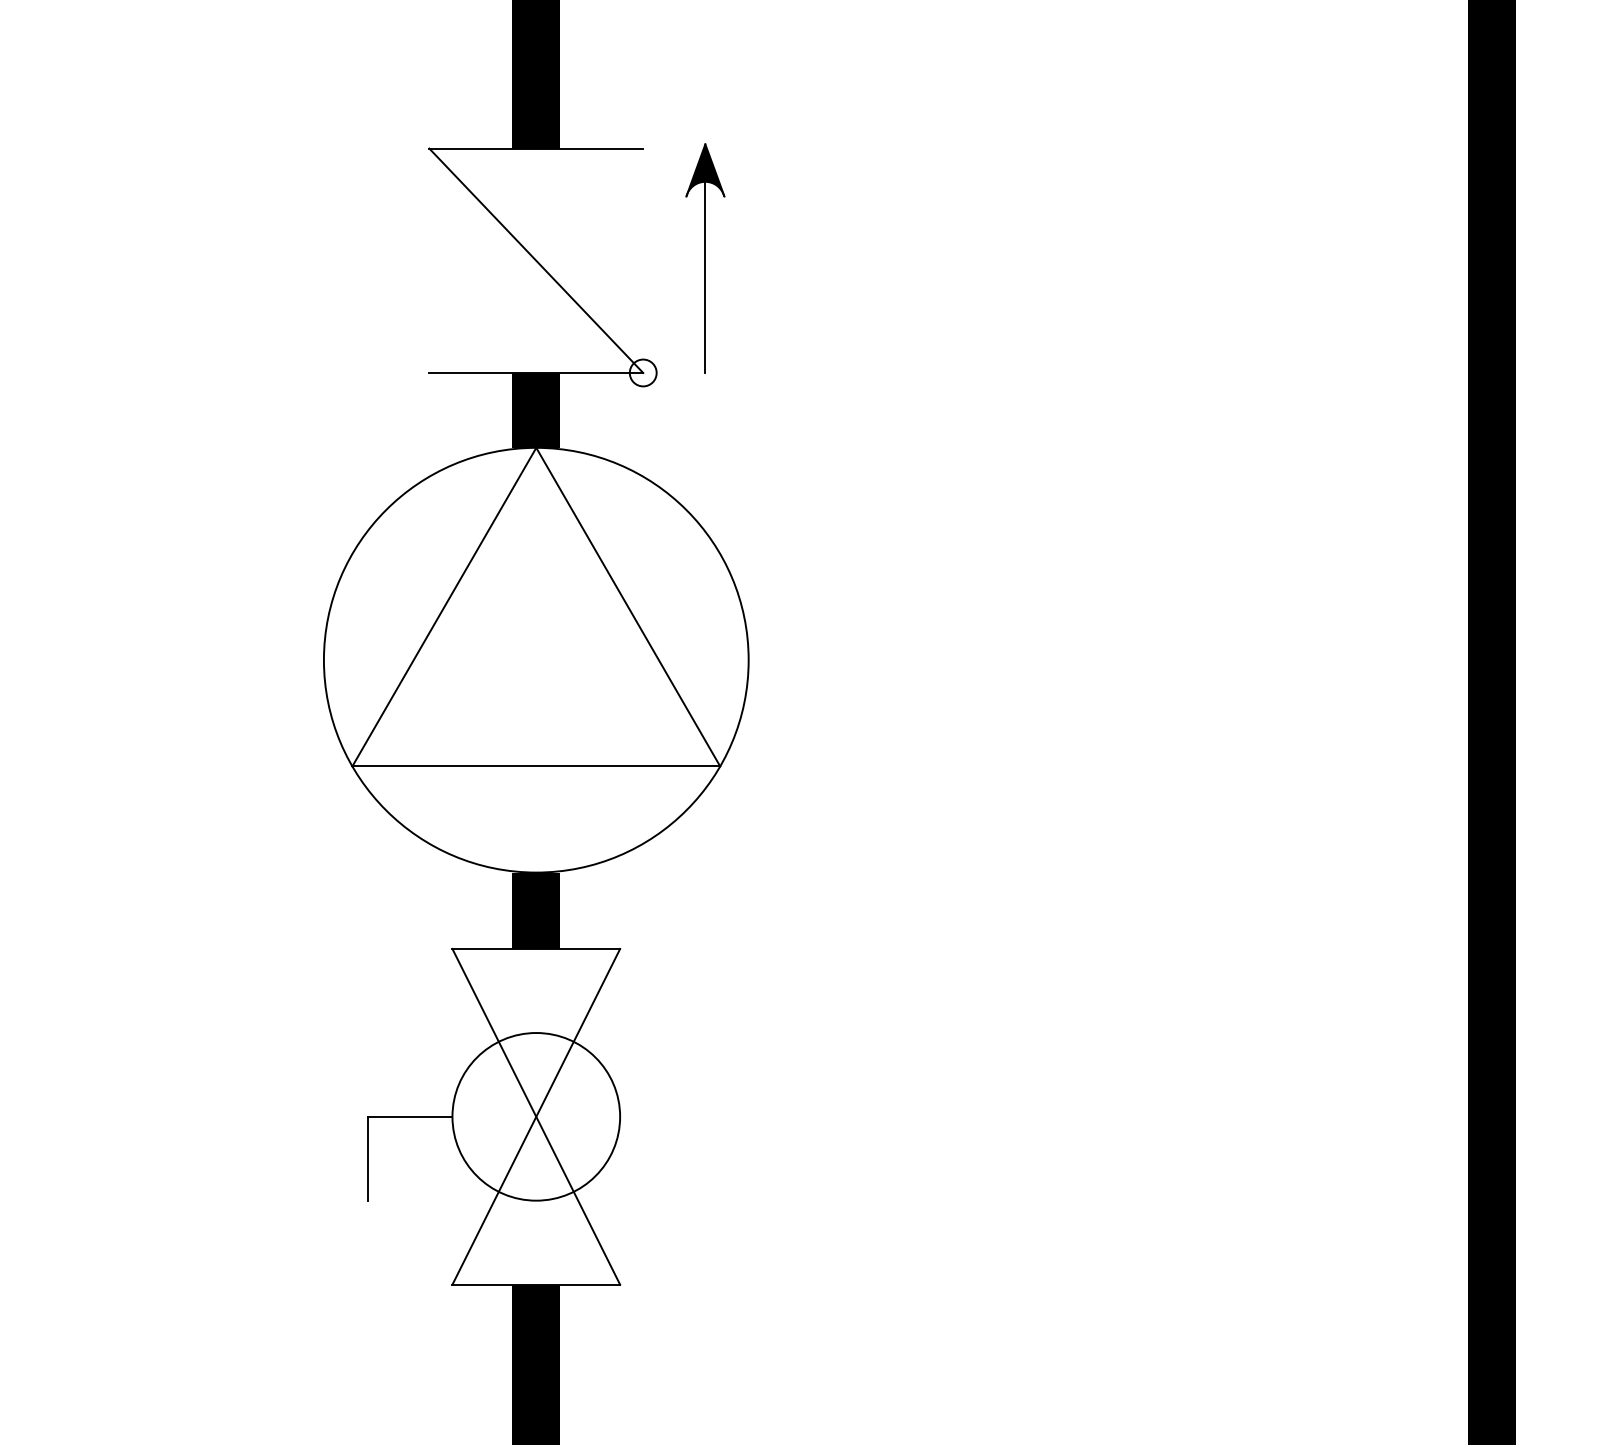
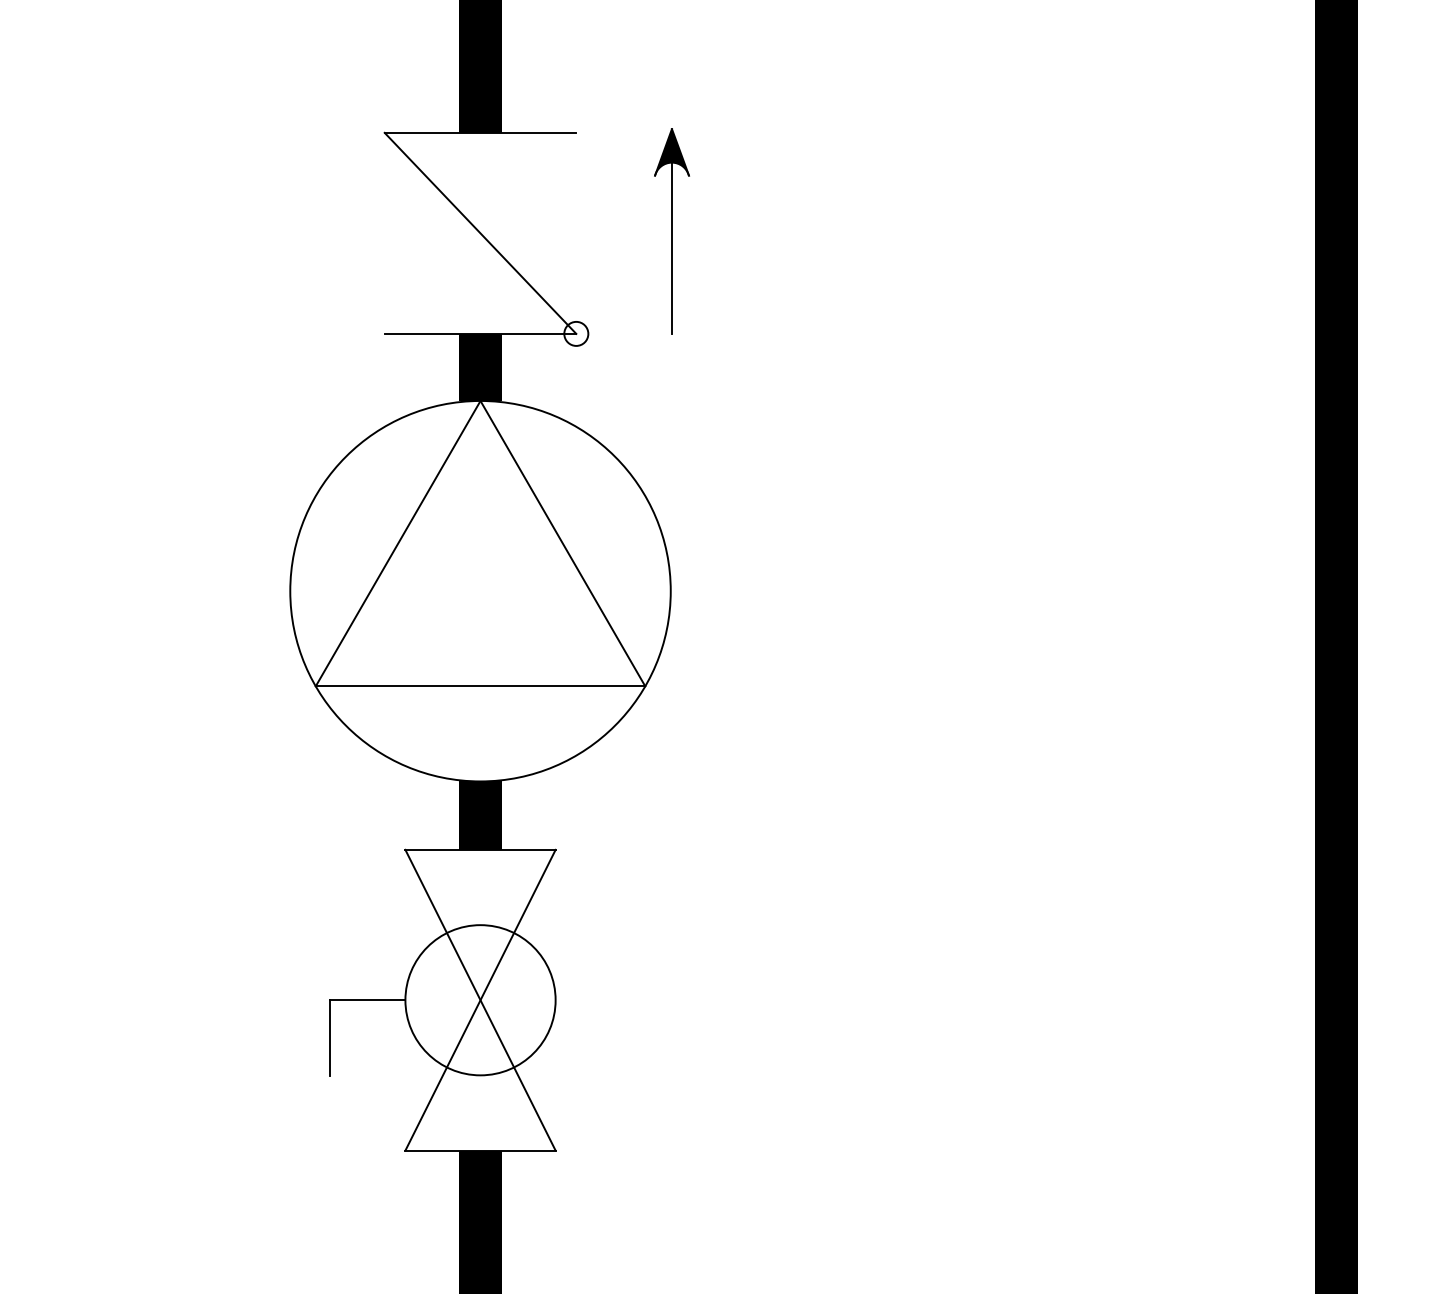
part: (704, 258) -> (671, 231), moved

